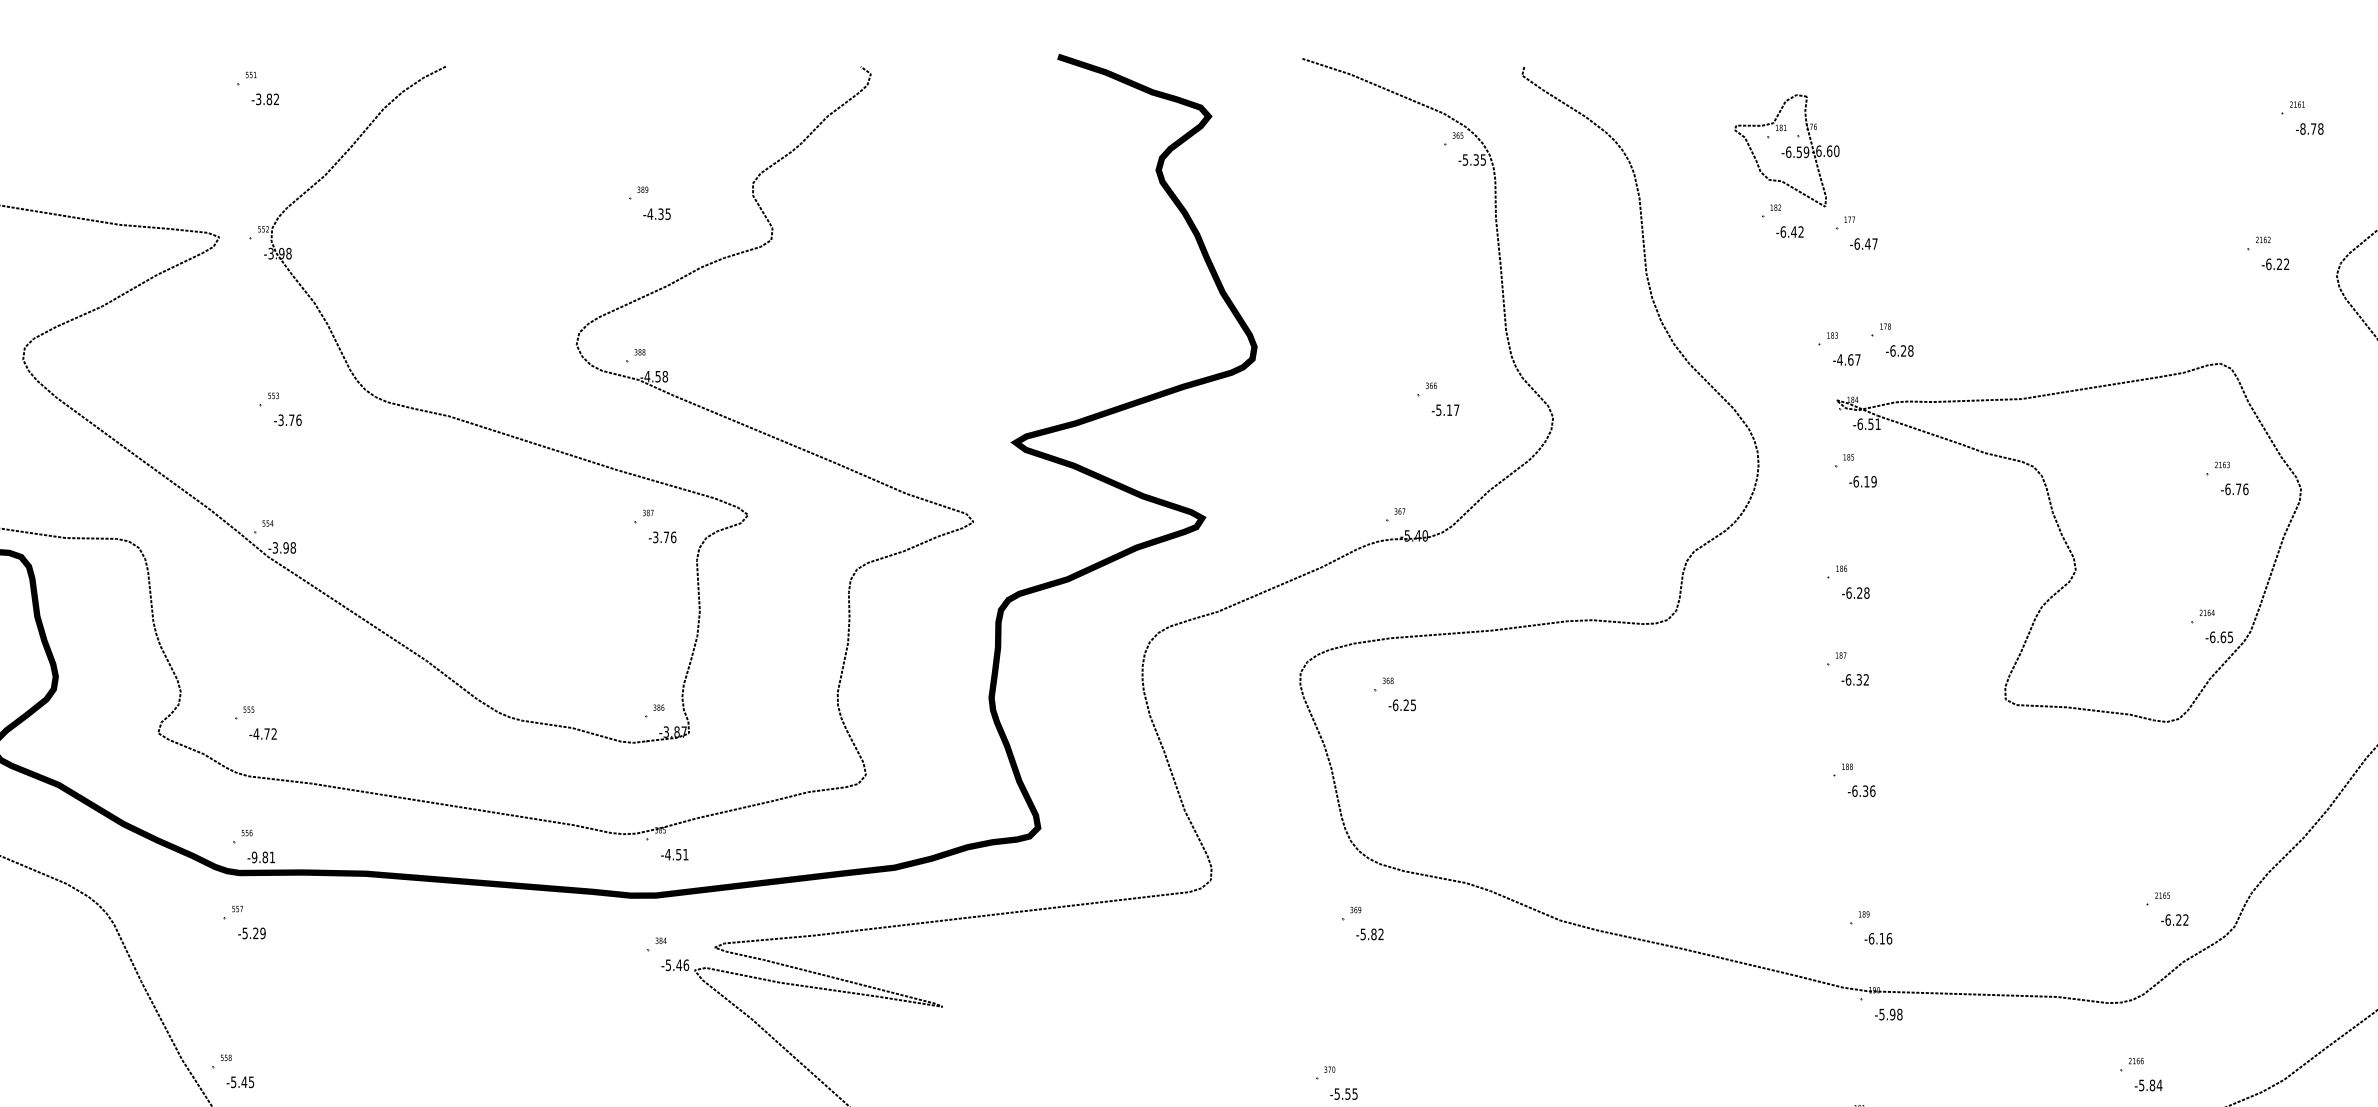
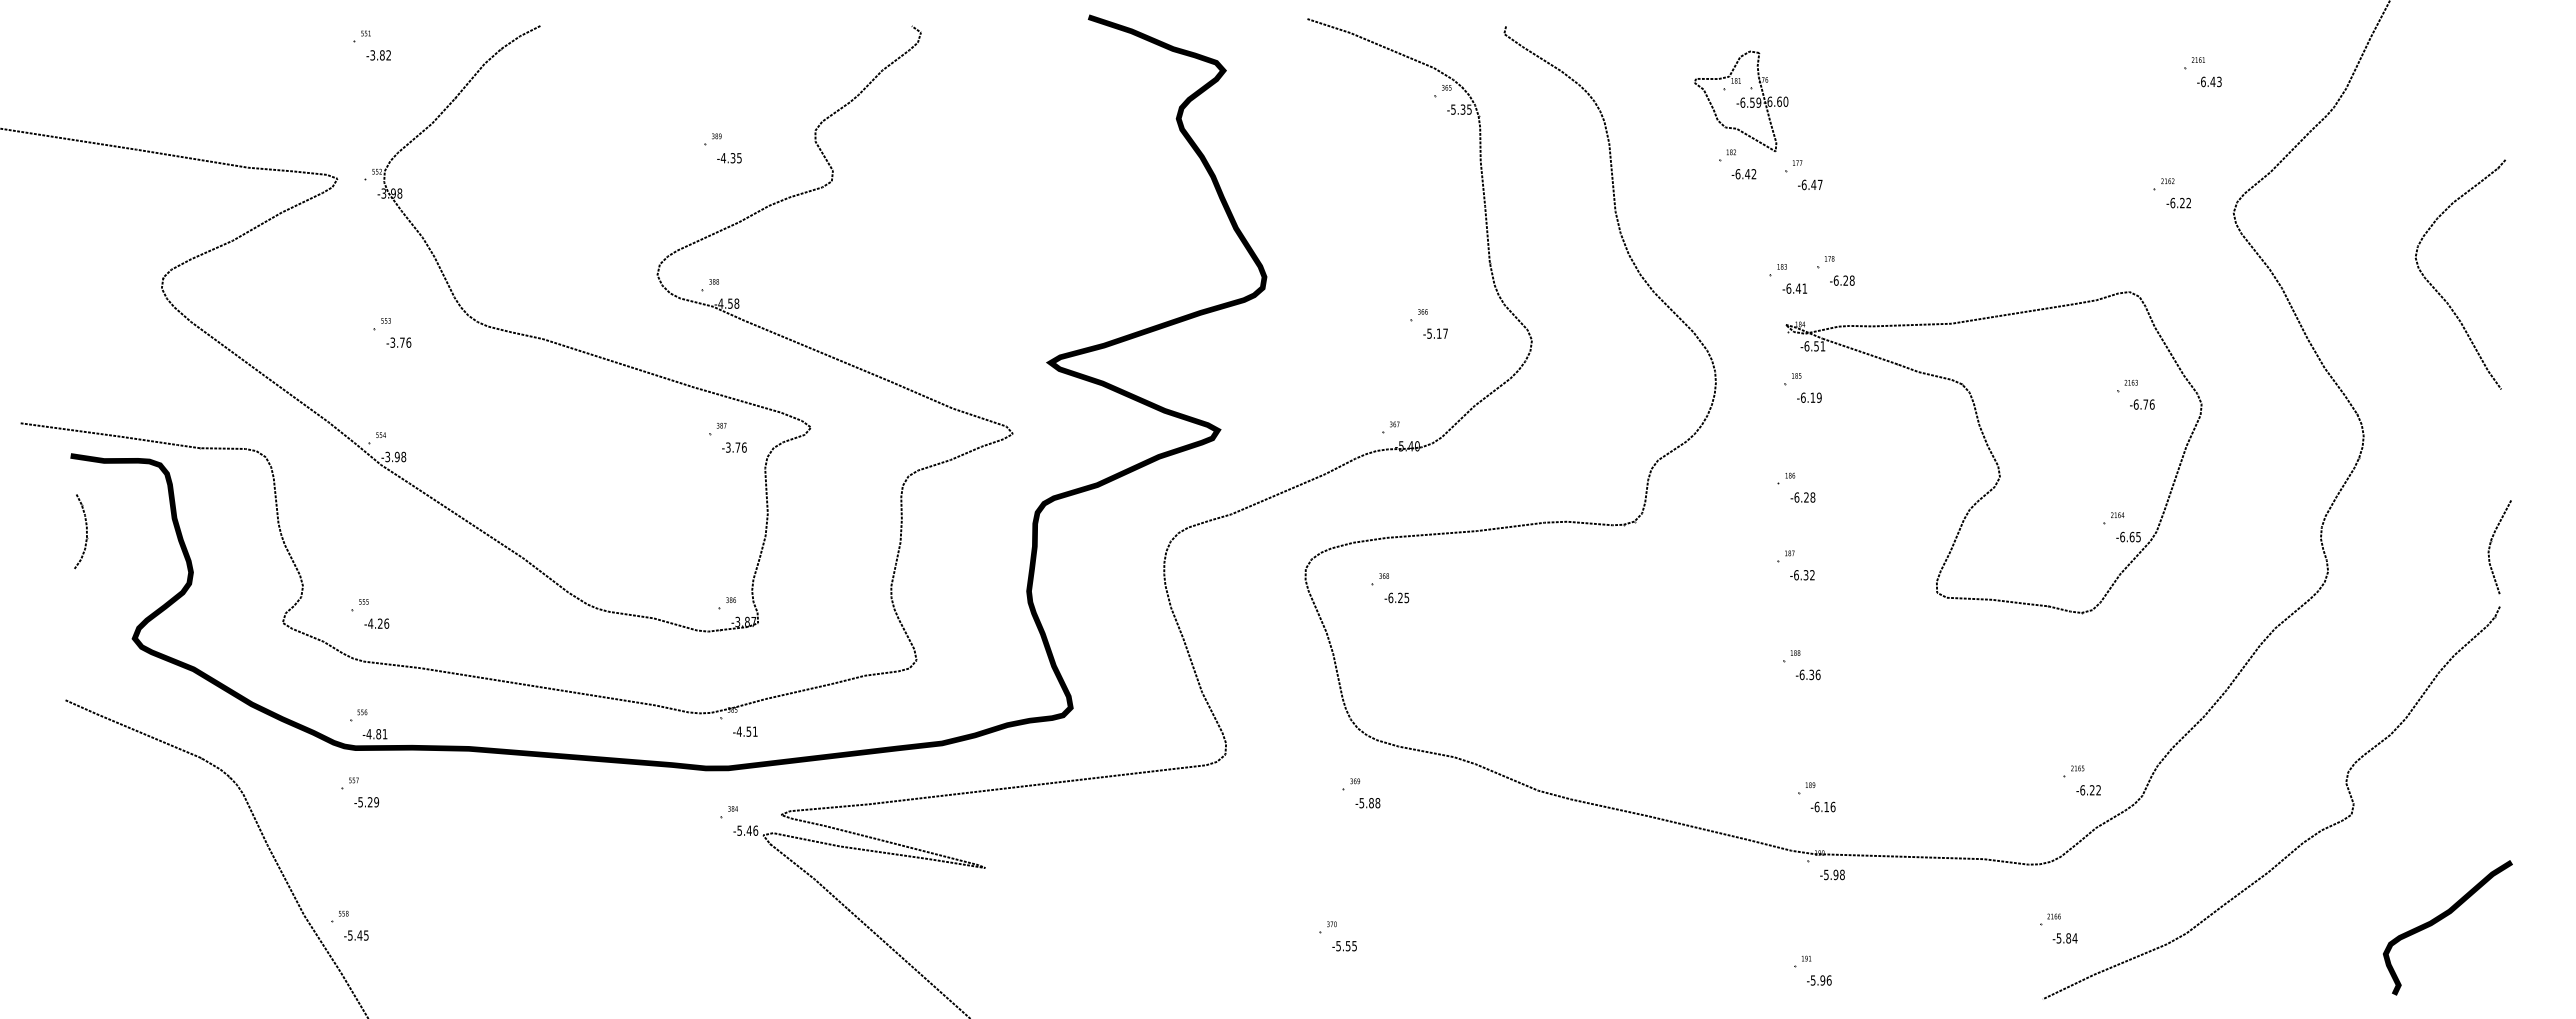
text: (2312, 128) -> (2211, 81), -8.78 -> -6.43
text: (1848, 359) -> (1796, 288), -4.67 -> -6.41
text: (270, 733) -> (383, 623), -4.72 -> -4.26
text: (253, 857) -> (368, 734), -9.81 -> -4.81
text: (1380, 934) -> (1377, 803), -5.82 -> -5.88

